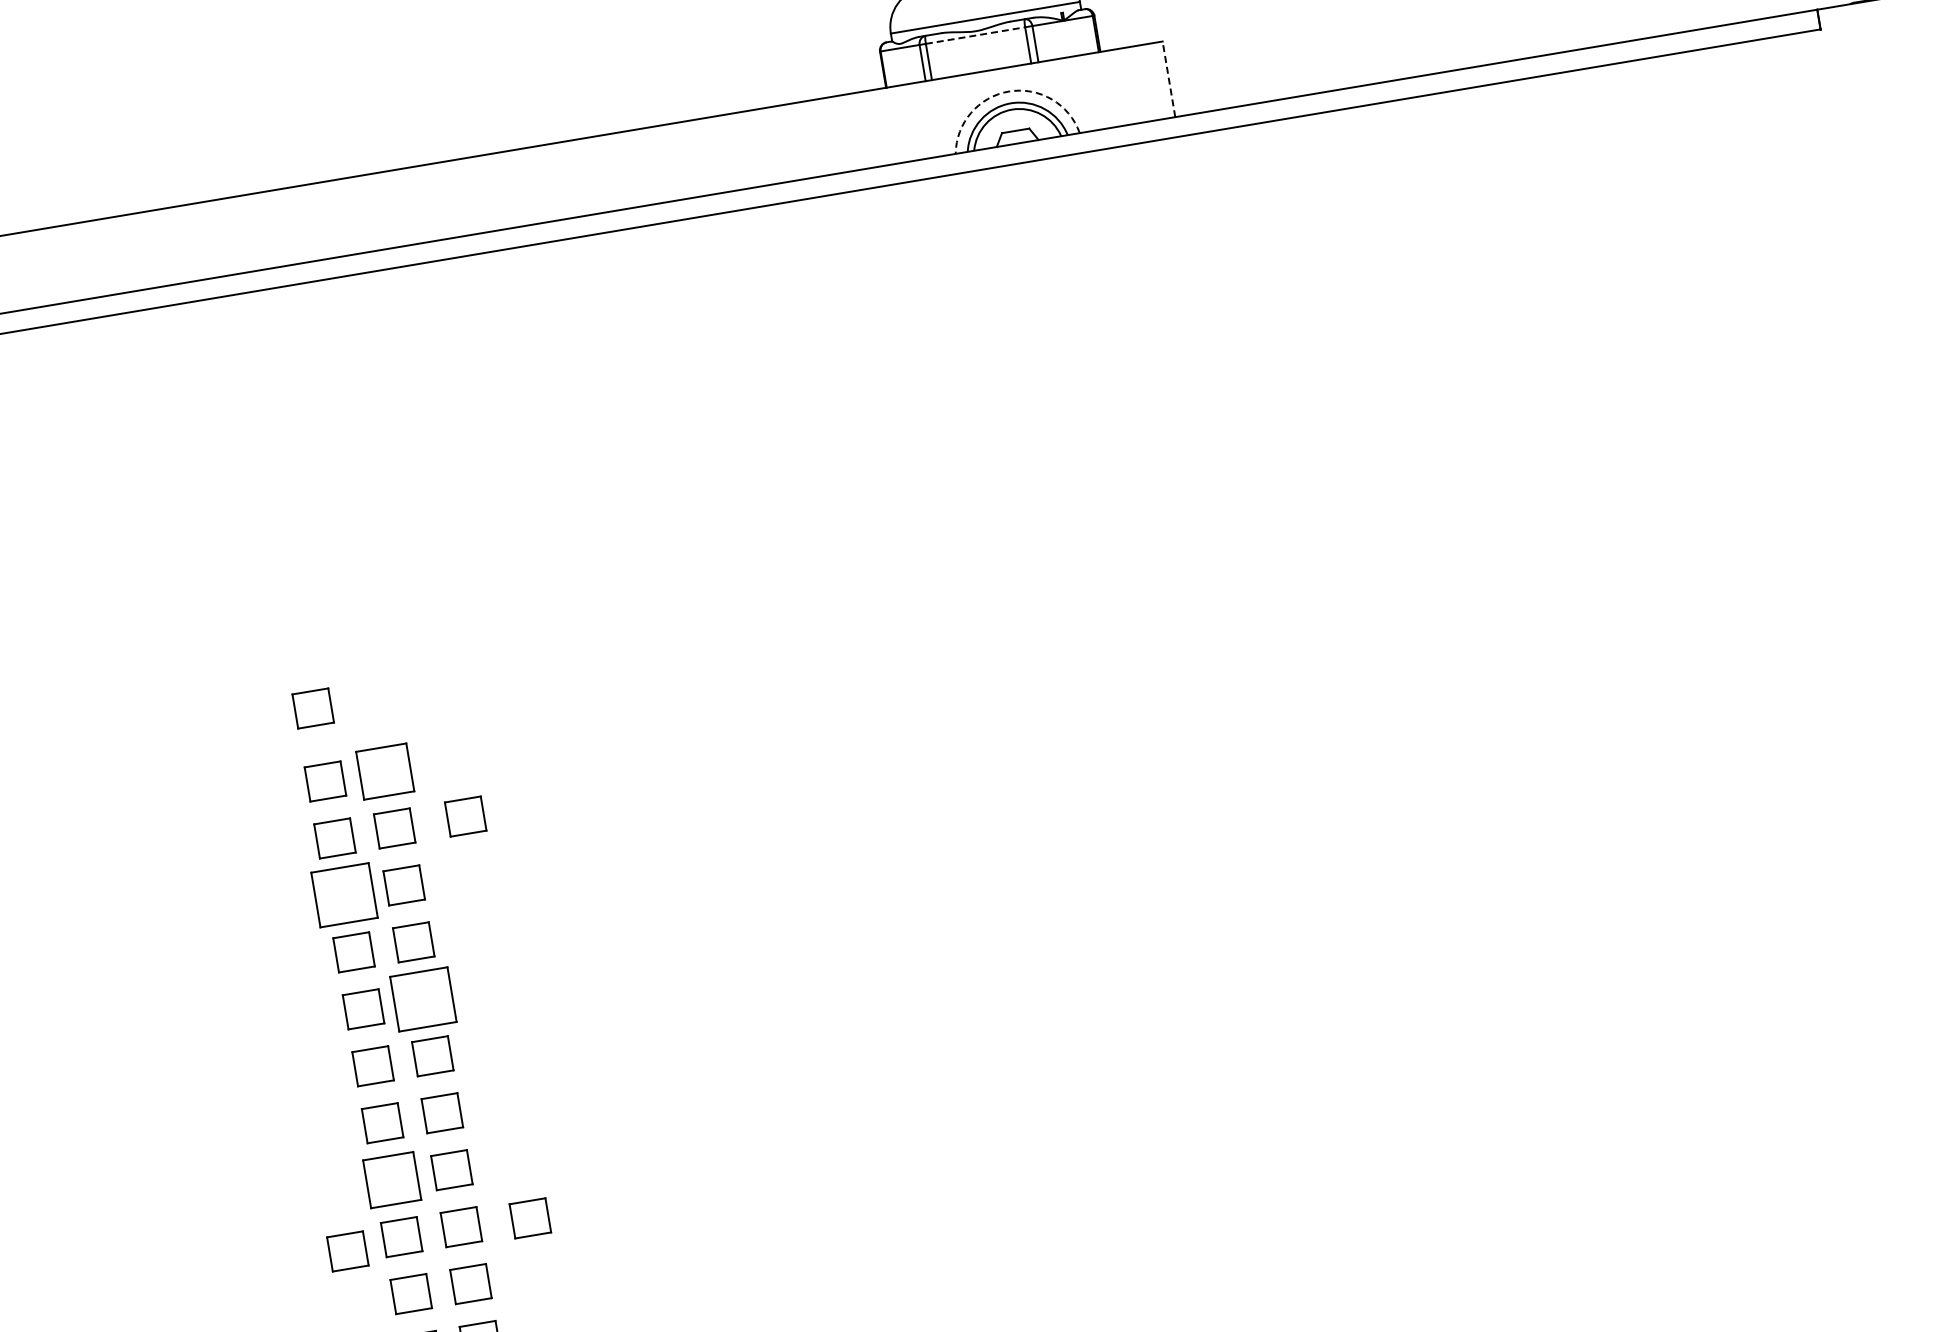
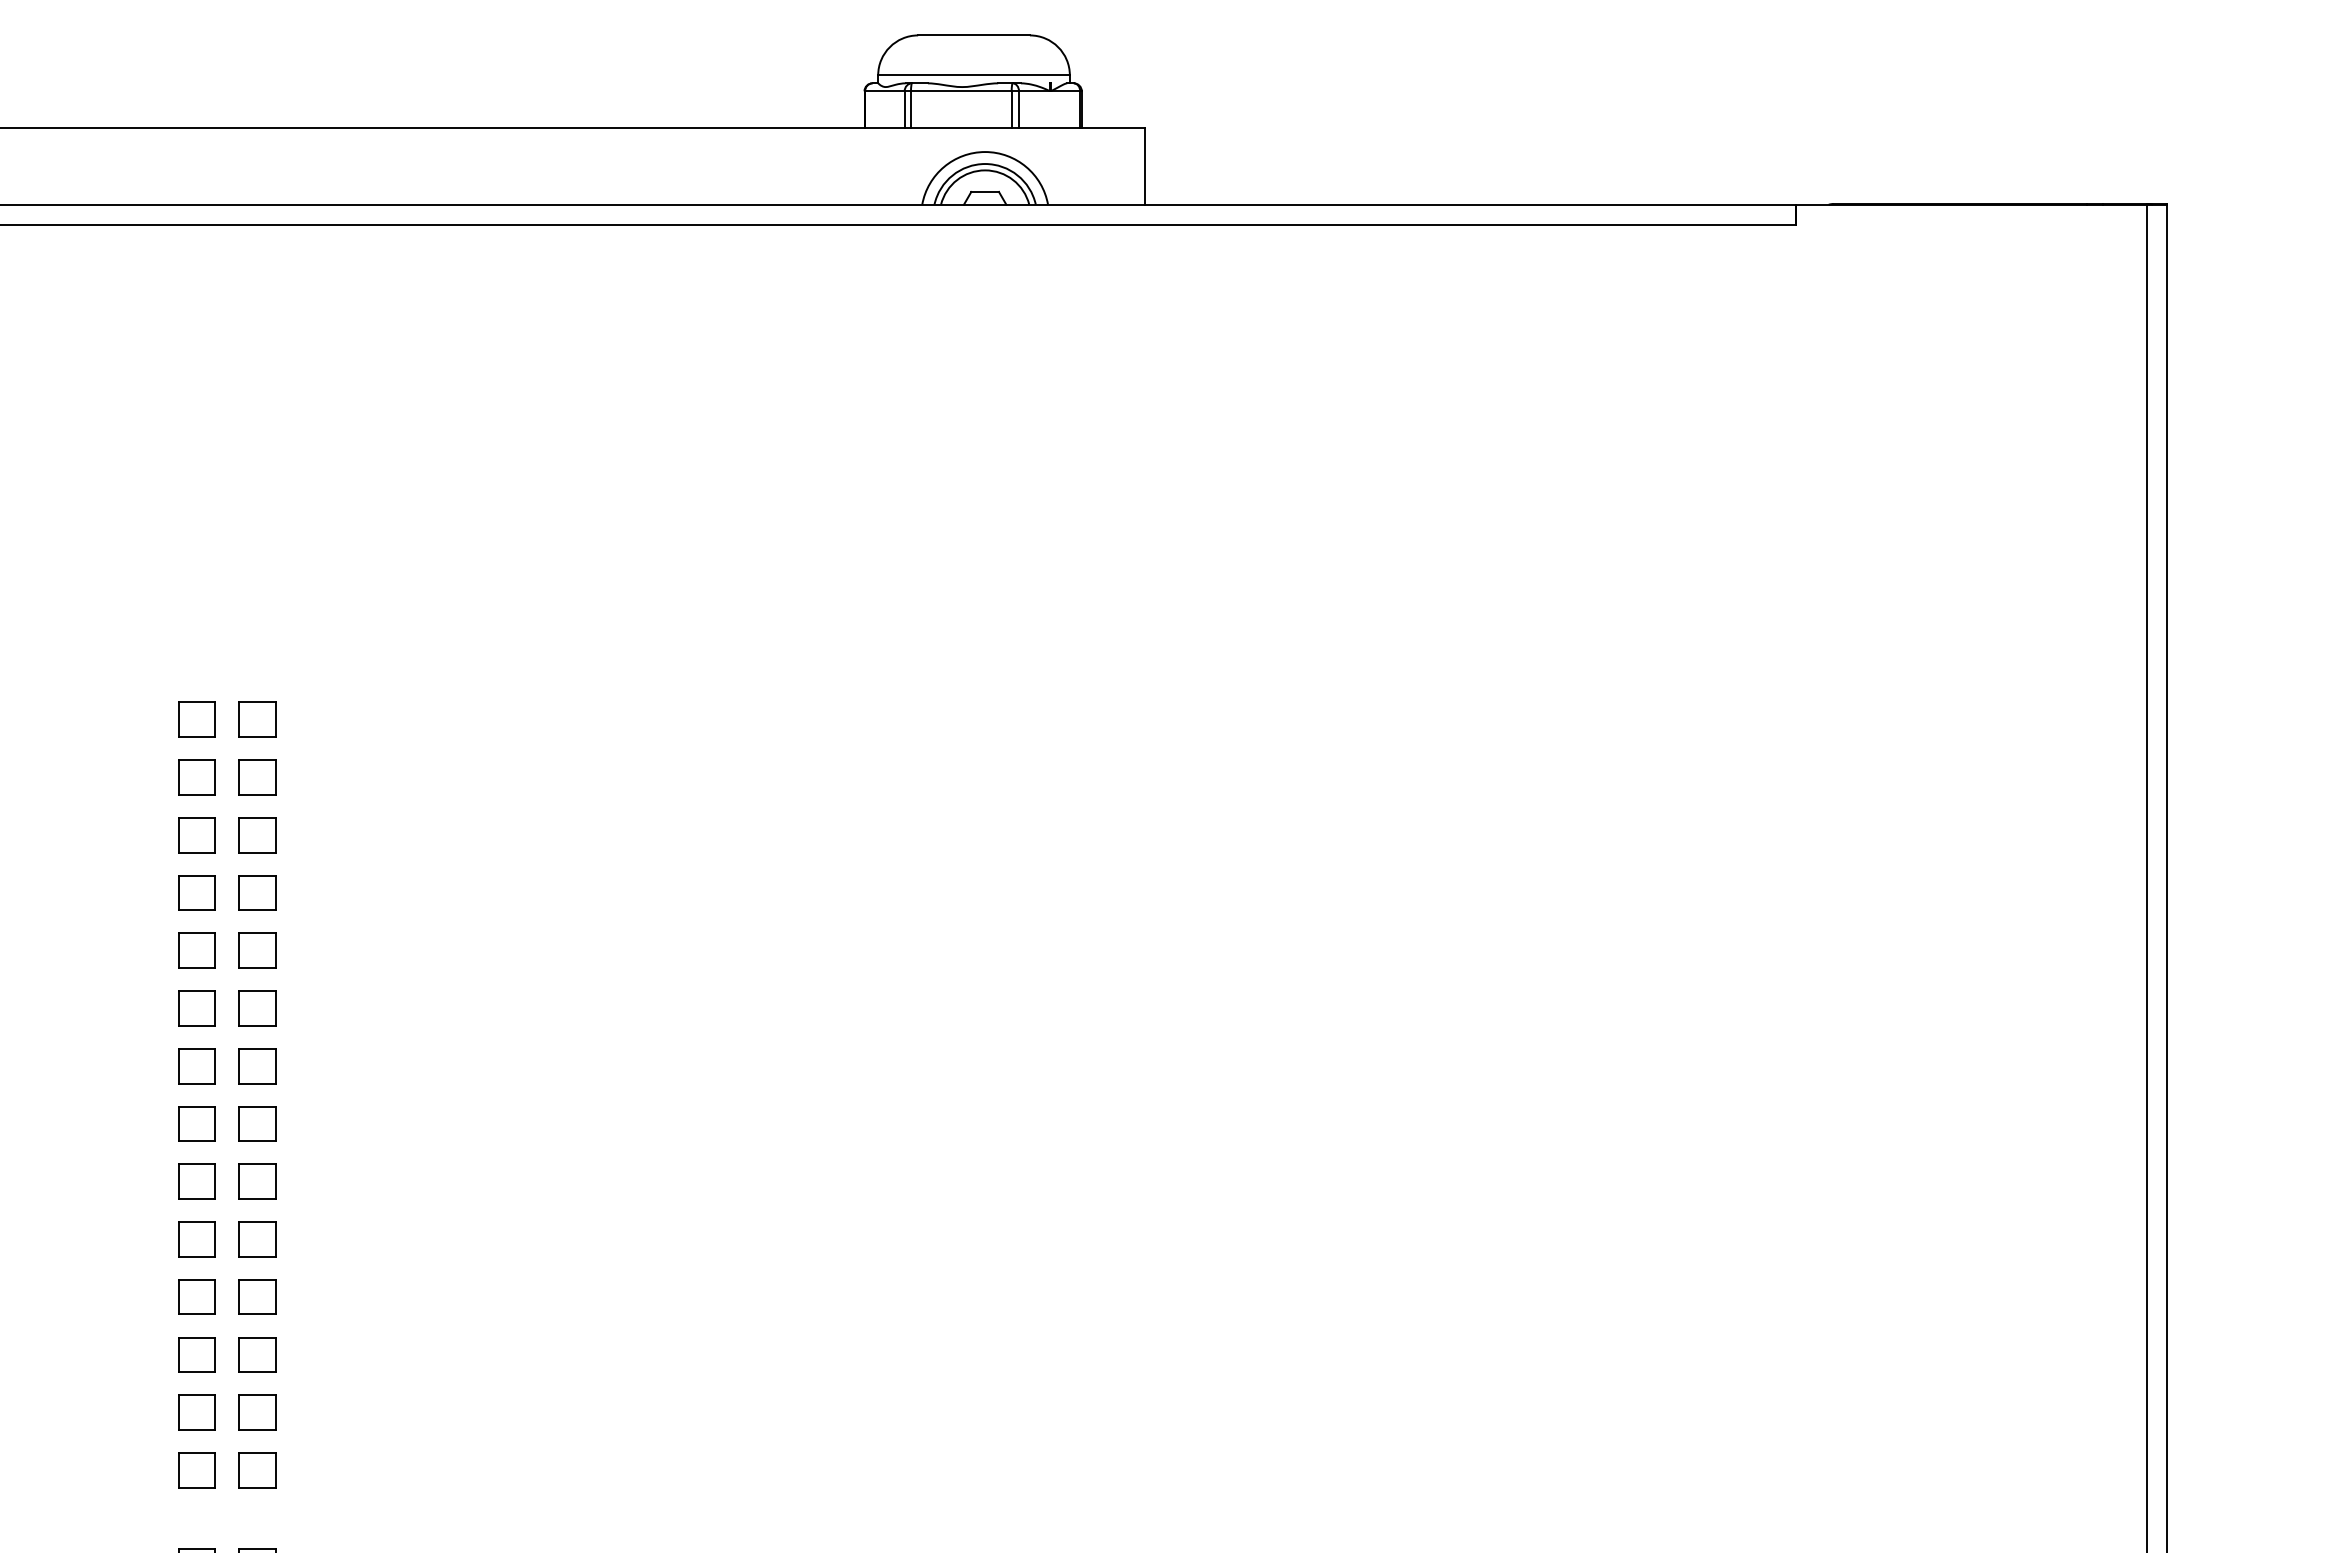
line: (975, 35) -> (961, 91), dashed -> solid
line: (1168, 78) -> (1144, 165), dashed -> solid
arc: (1009, 91) -> (985, 152), dashed -> solid
part: (312, 708) -> (196, 645), removed
part: (385, 771) -> (257, 719), size x0.71
part: (465, 816) -> (329, 777), removed
part: (344, 895) -> (196, 835), size x0.62
part: (423, 999) -> (257, 950), size x0.62
part: (391, 1179) -> (196, 1123), size x0.71
part: (529, 1218) -> (326, 1184), removed
part: (347, 1251) -> (141, 1186), removed

